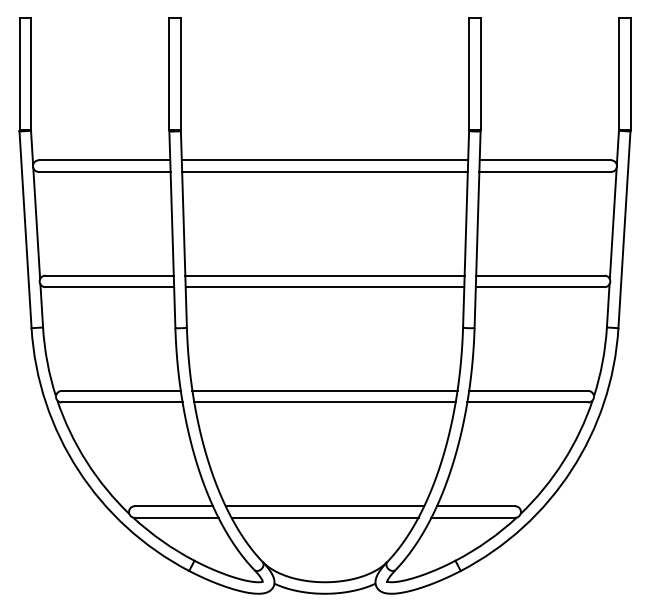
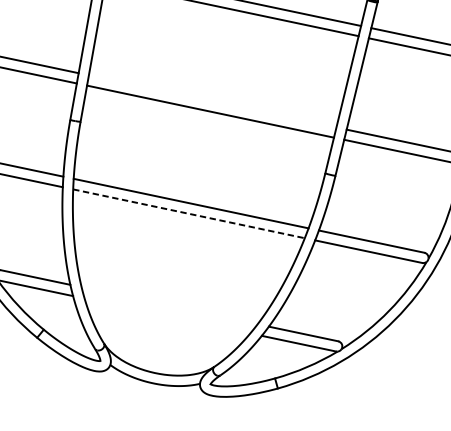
line: (324, 275) -> (212, 101), removed
line: (324, 402) -> (188, 213), solid -> dashed
line: (324, 506) -> (169, 305), removed
line: (324, 517) -> (167, 315), removed

